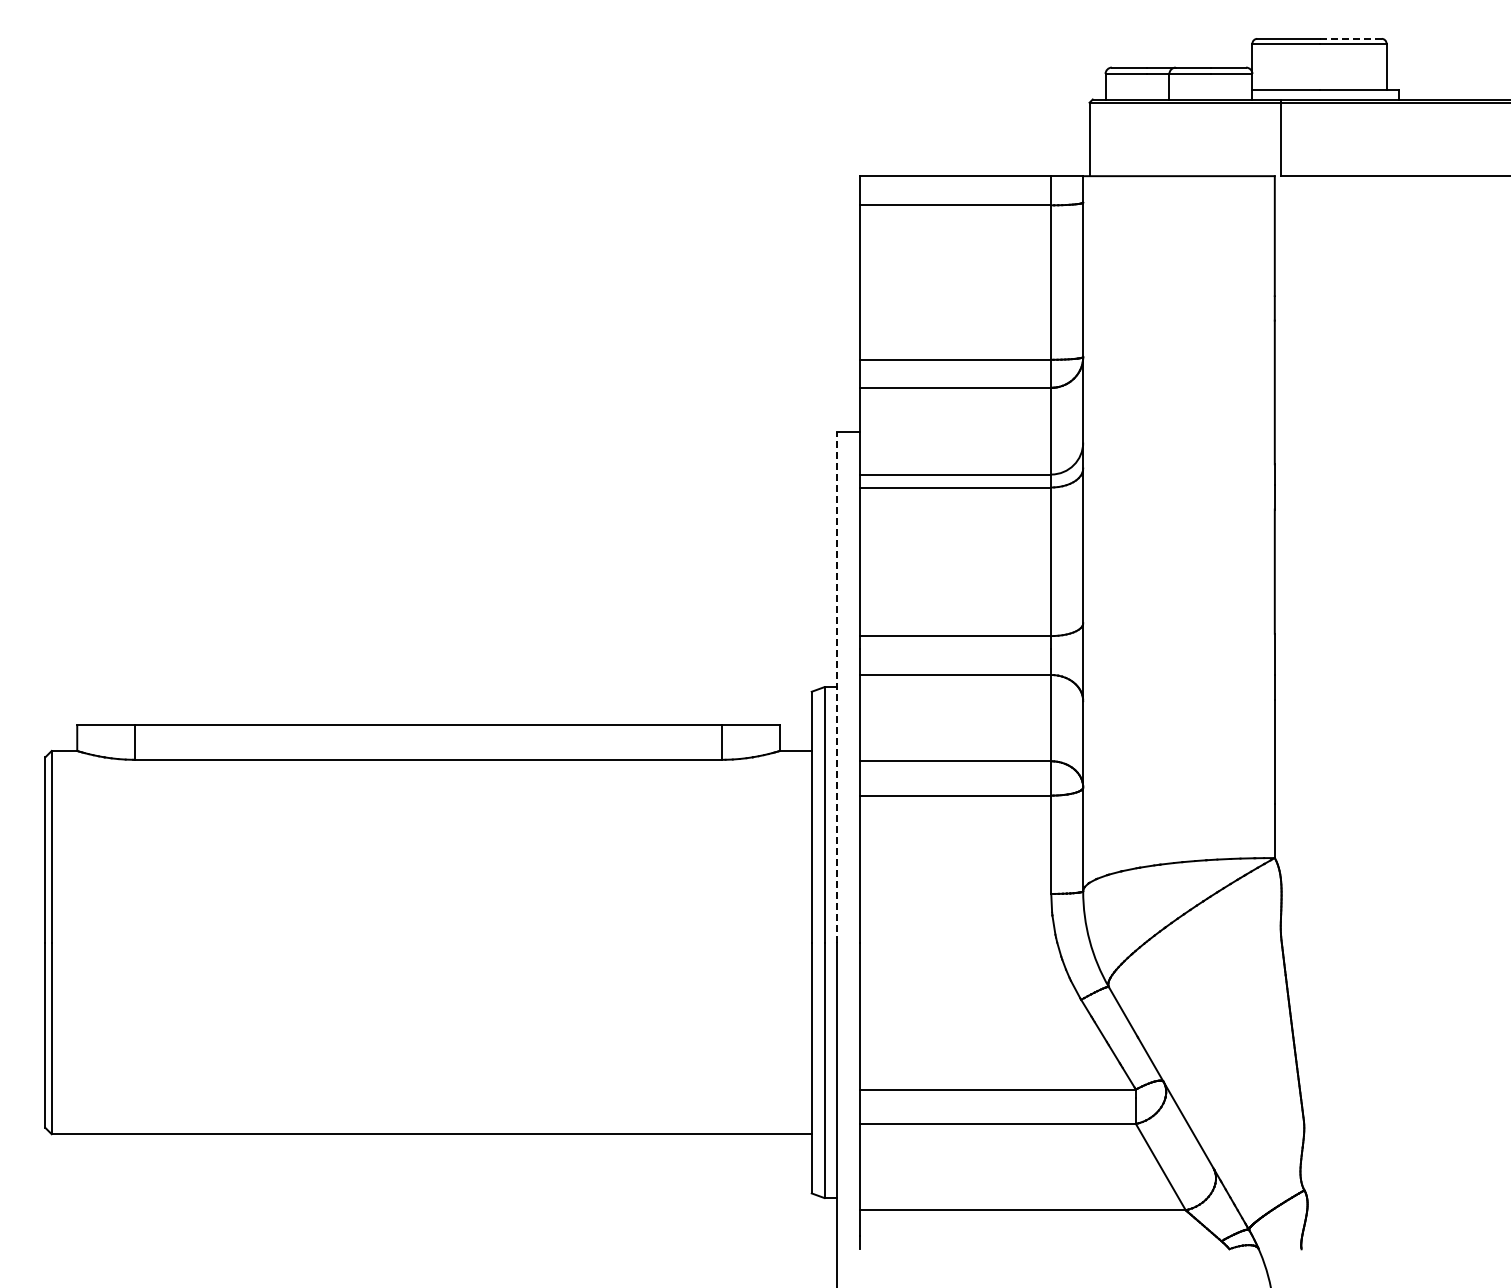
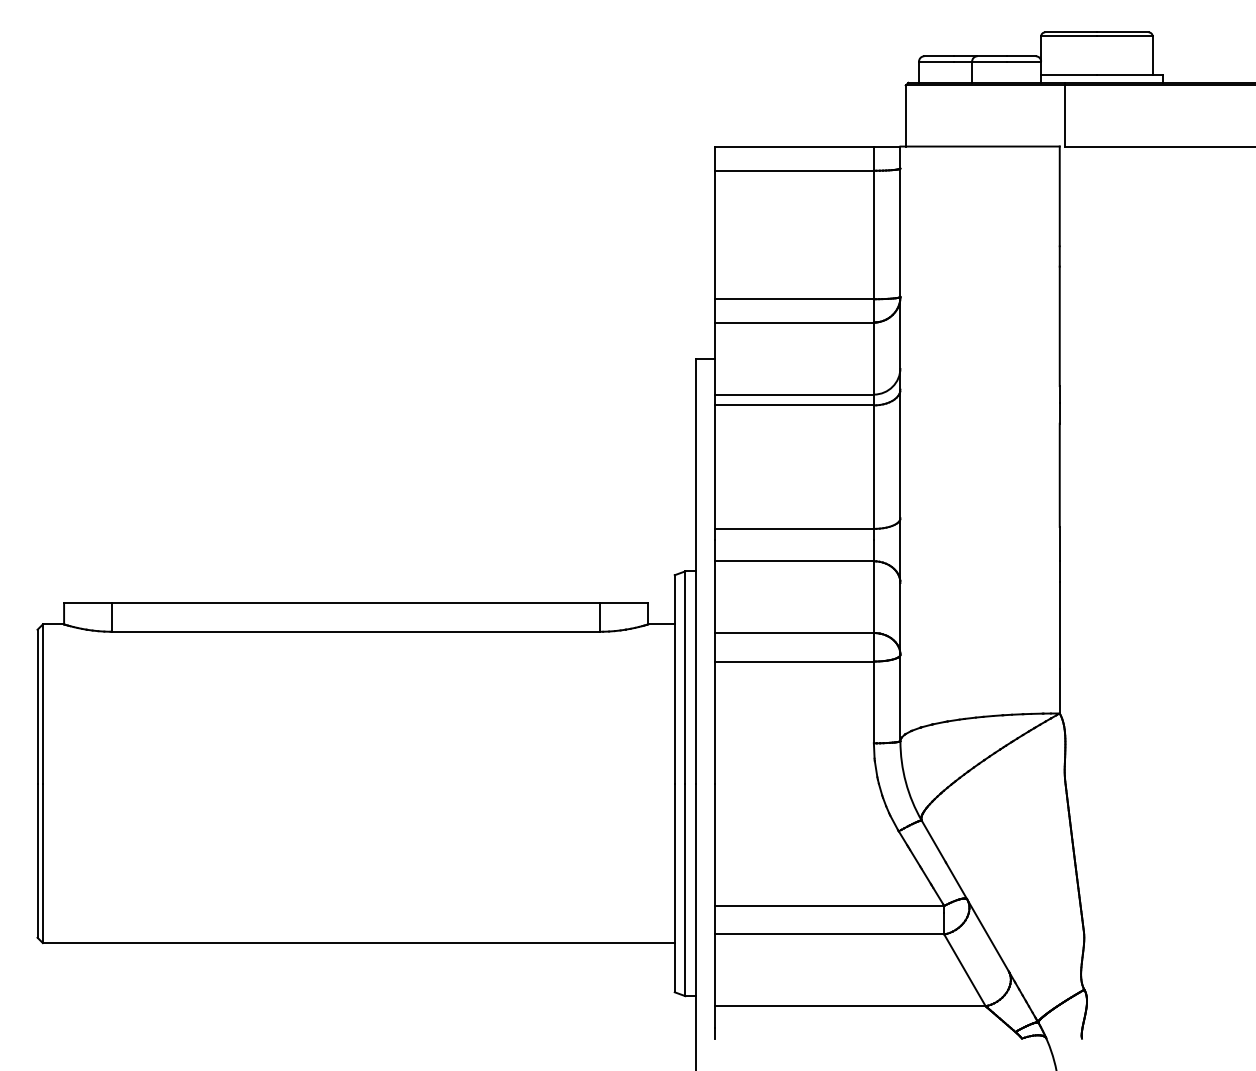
line: (1351, 38) -> (1123, 32), dashed -> solid
line: (837, 686) -> (696, 570), dashed -> solid

